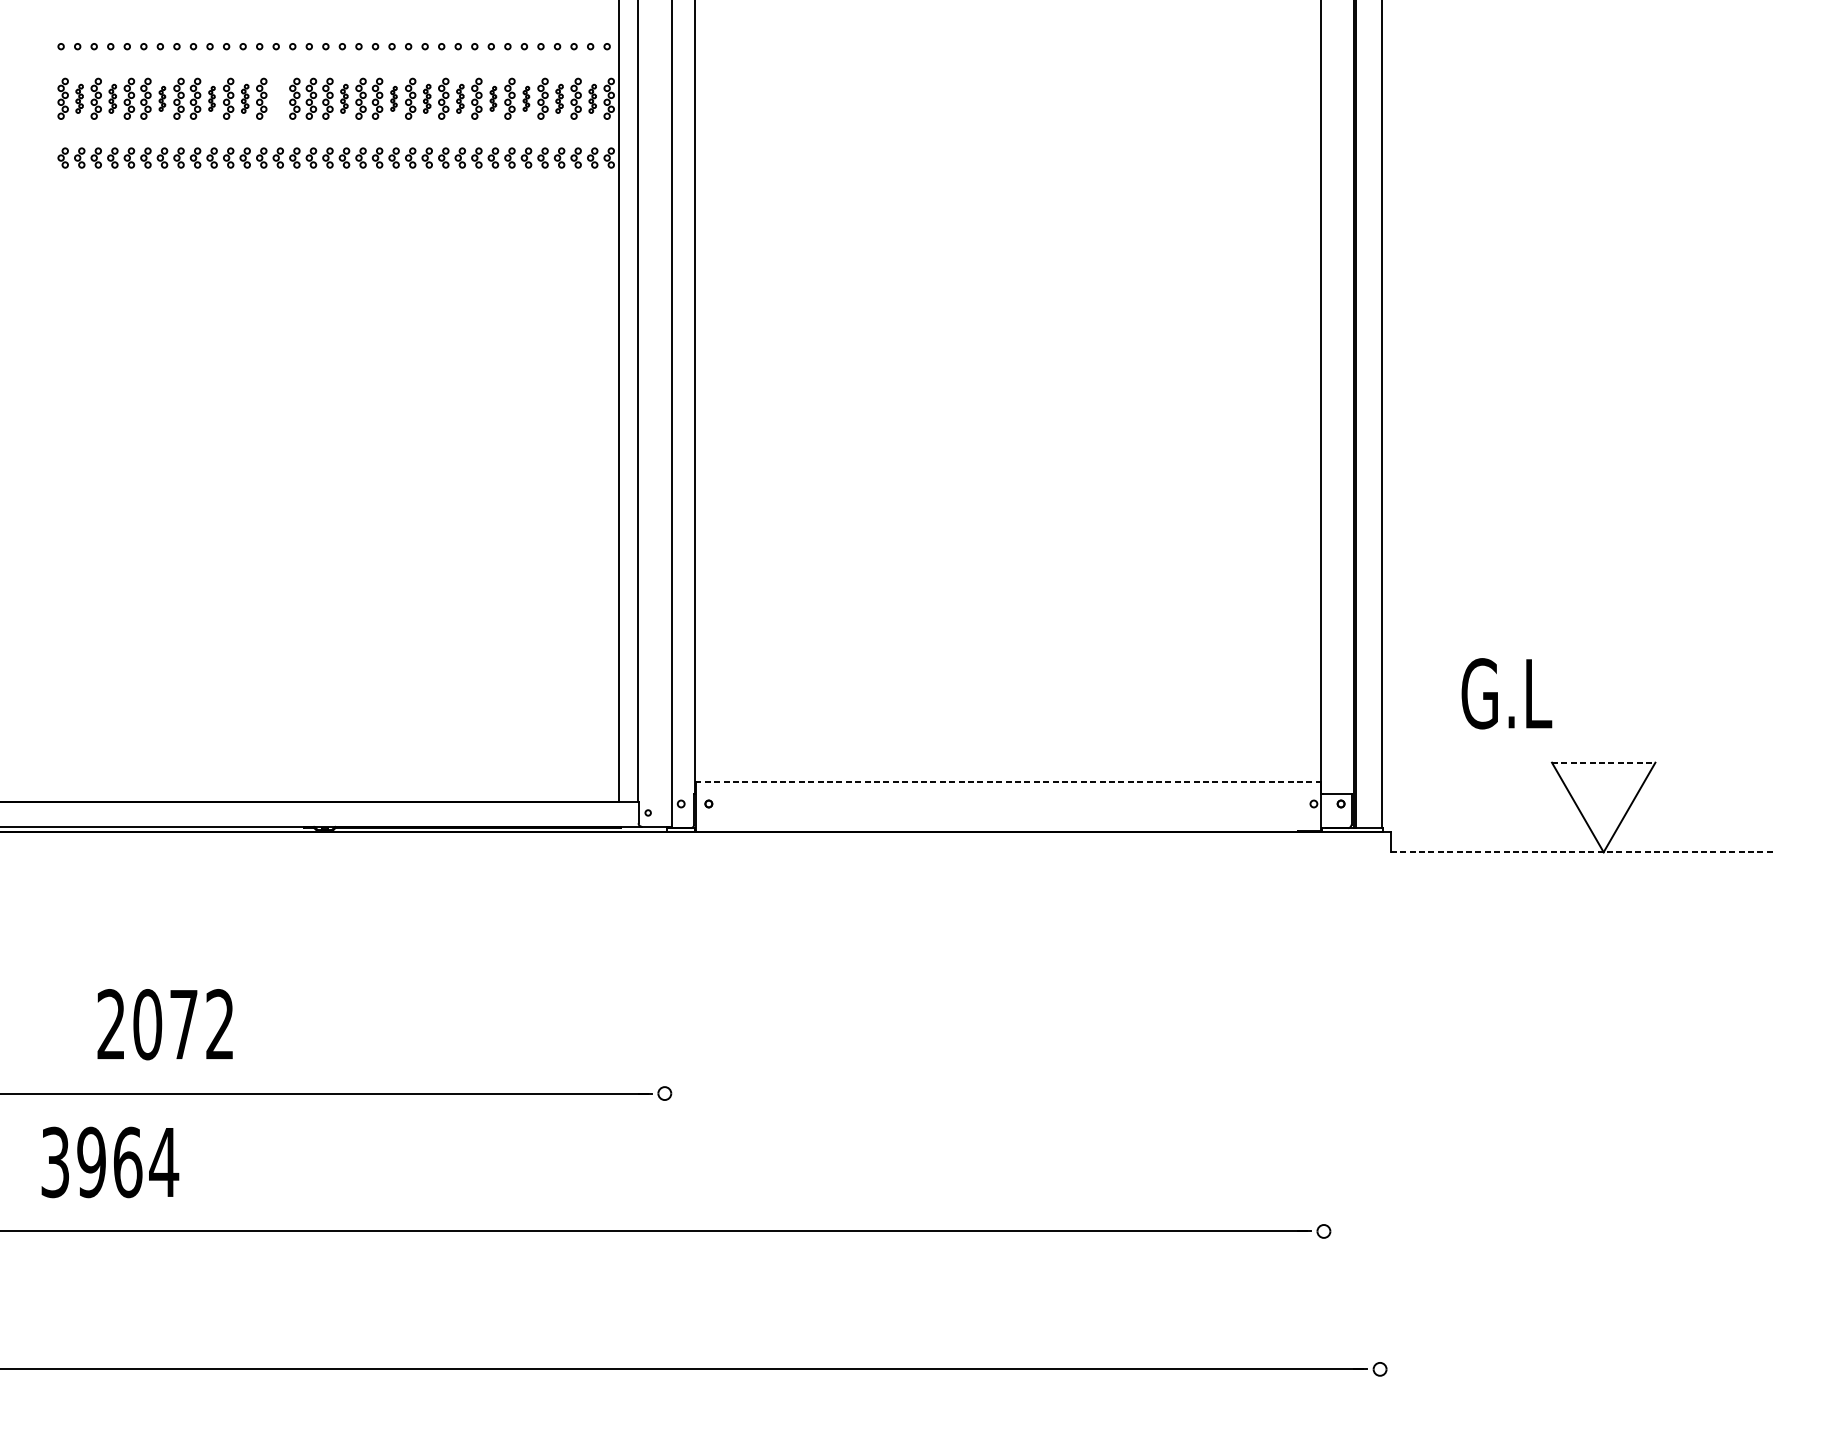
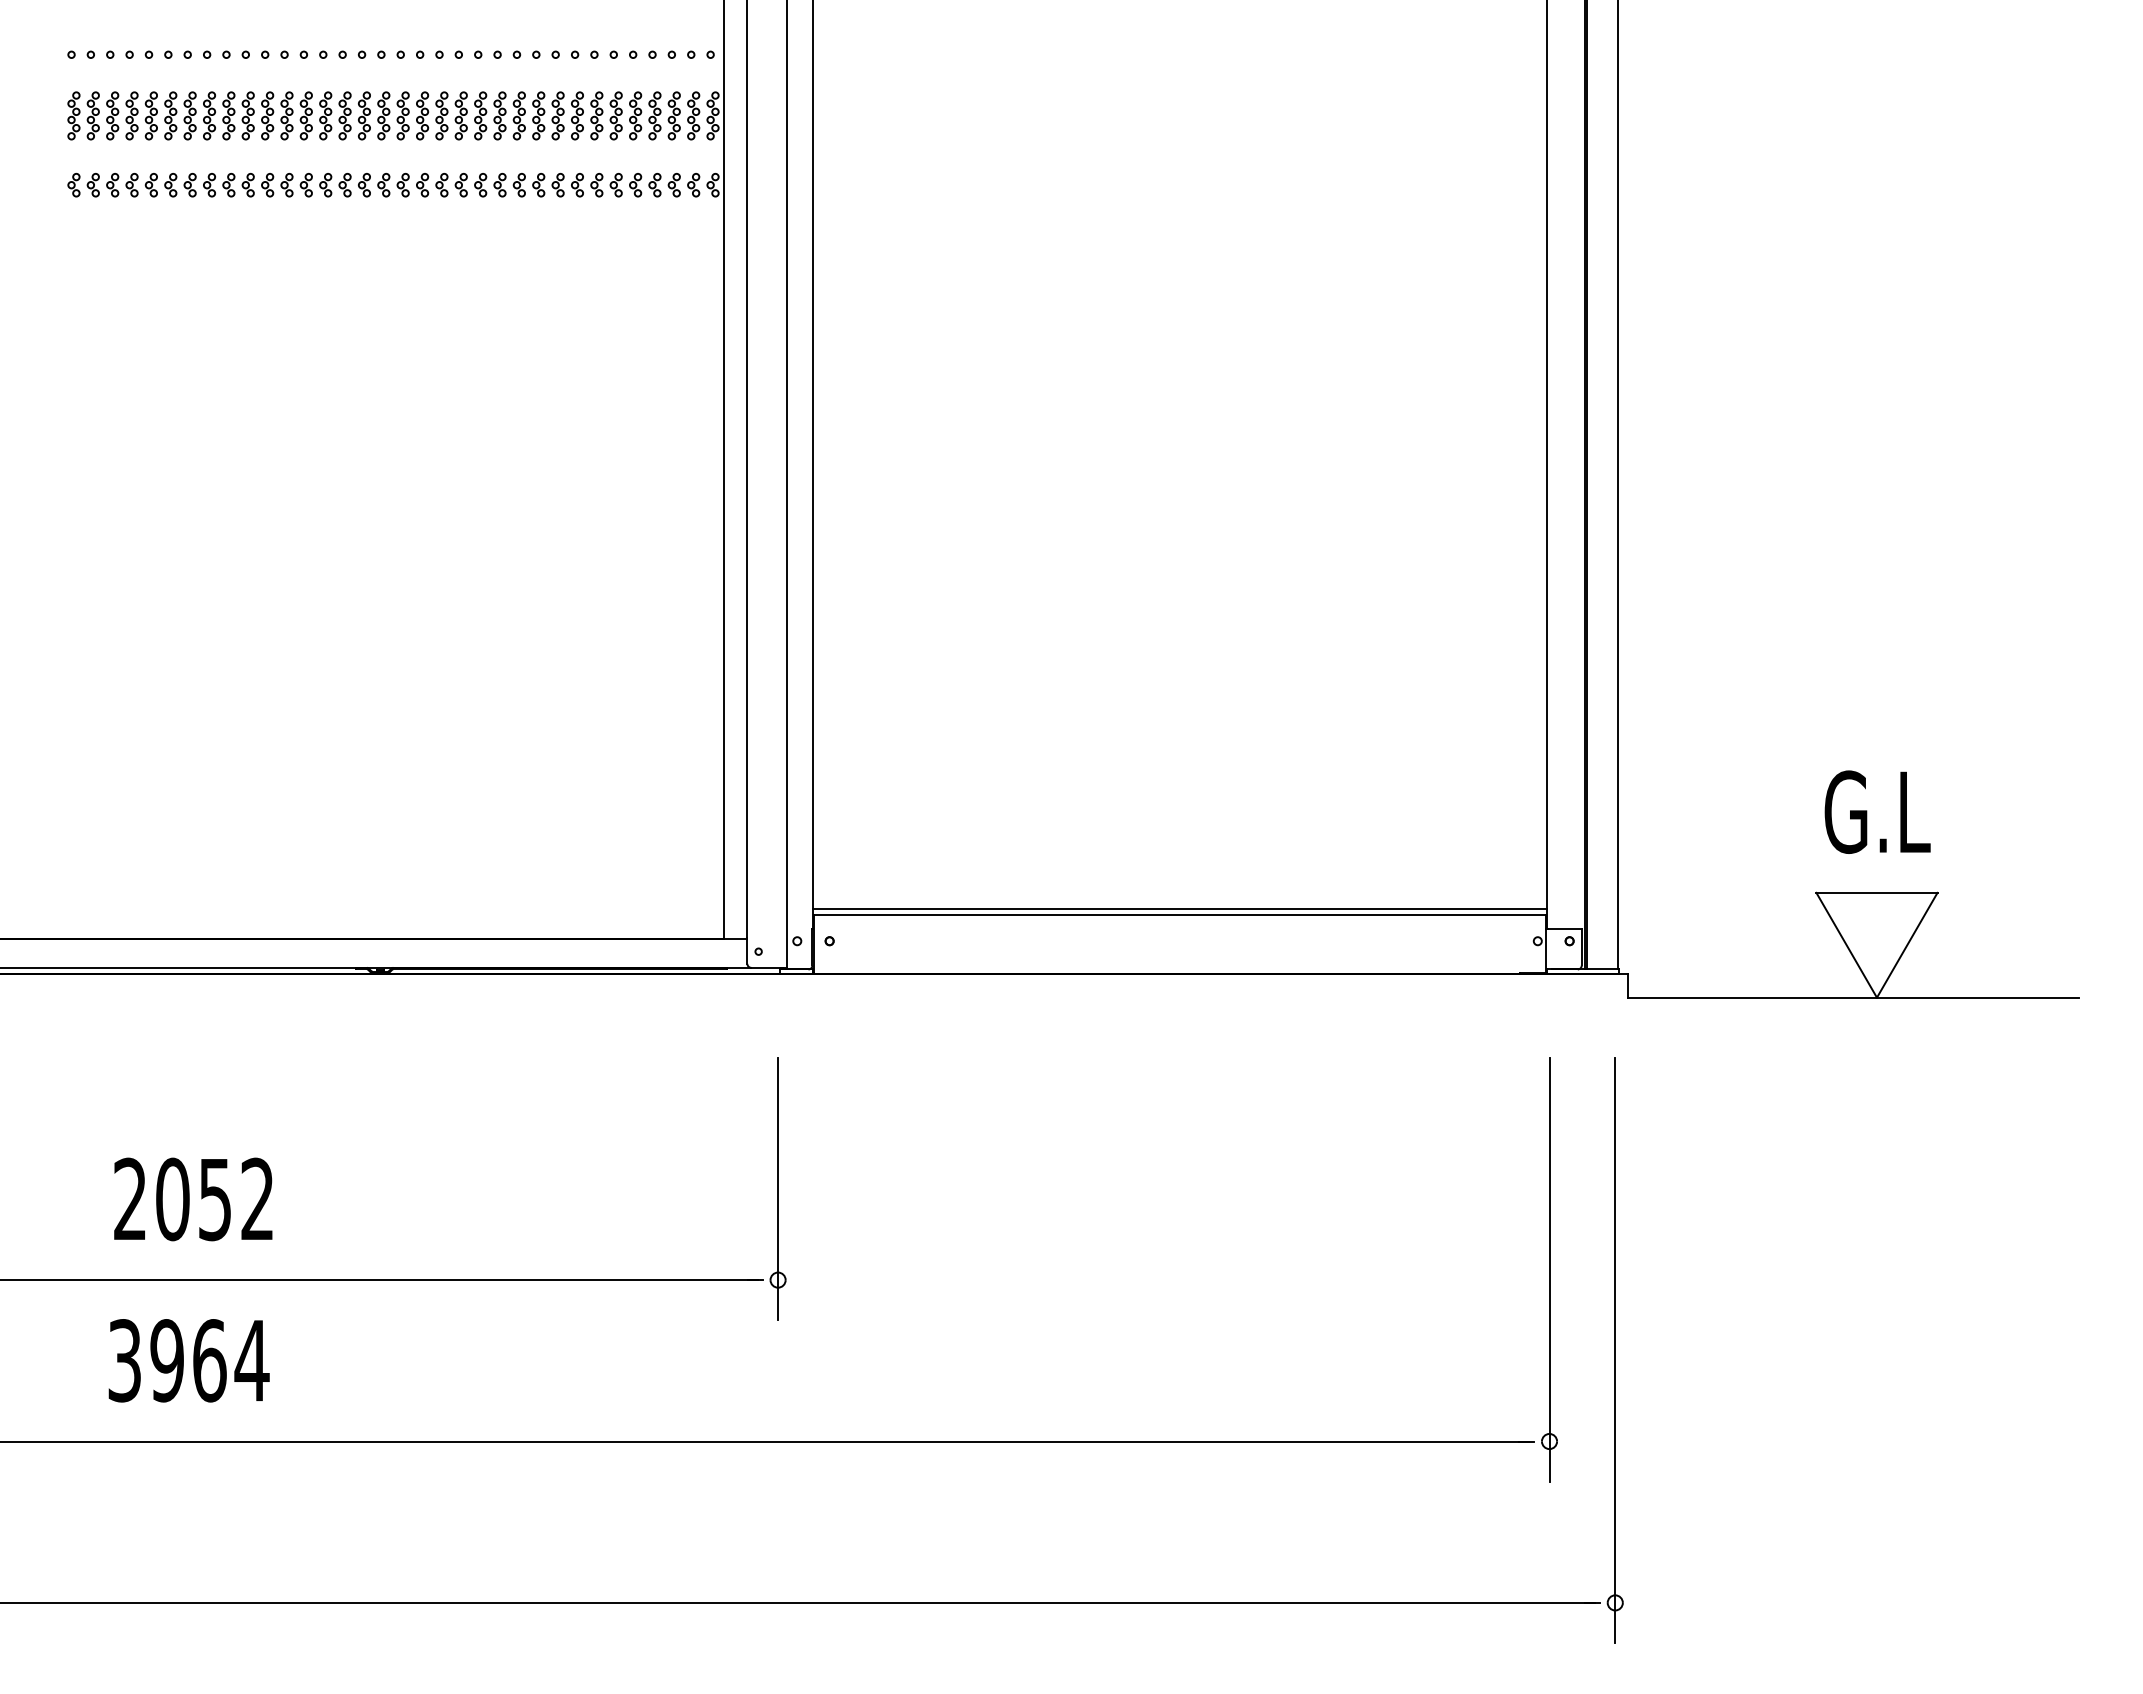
part: (79, 98) -> (92, 115), size x1.43
part: (112, 98) -> (131, 115), size x1.43
part: (161, 98) -> (189, 115), size x1.67
part: (211, 98) -> (247, 115), size x1.67
part: (244, 98) -> (286, 115), size x1.43
part: (278, 98) -> (325, 115), added
part: (343, 98) -> (402, 115), size x1.43
part: (393, 98) -> (460, 115), size x1.67
part: (426, 98) -> (499, 115), size x1.43
part: (460, 98) -> (538, 115), size x1.43
part: (493, 98) -> (577, 115), size x1.67
part: (525, 98) -> (615, 115), size x1.67
part: (559, 98) -> (654, 115), size x1.43
part: (592, 98) -> (693, 115), size x1.43
text: (1506, 693) -> (1877, 811), moved
line: (1603, 762) -> (1876, 892), dashed -> solid
line: (1007, 776) -> (1179, 908), added
line: (1008, 782) -> (1180, 915), dashed -> solid
line: (1583, 852) -> (1853, 997), dashed -> solid
line: (665, 1016) -> (778, 1189), added
text: (183, 1025) -> (214, 1200), 2072 -> 2052
line: (1323, 1084) -> (1549, 1269), added
line: (1380, 1153) -> (1615, 1350), added
text: (109, 1162) -> (188, 1360), moved

